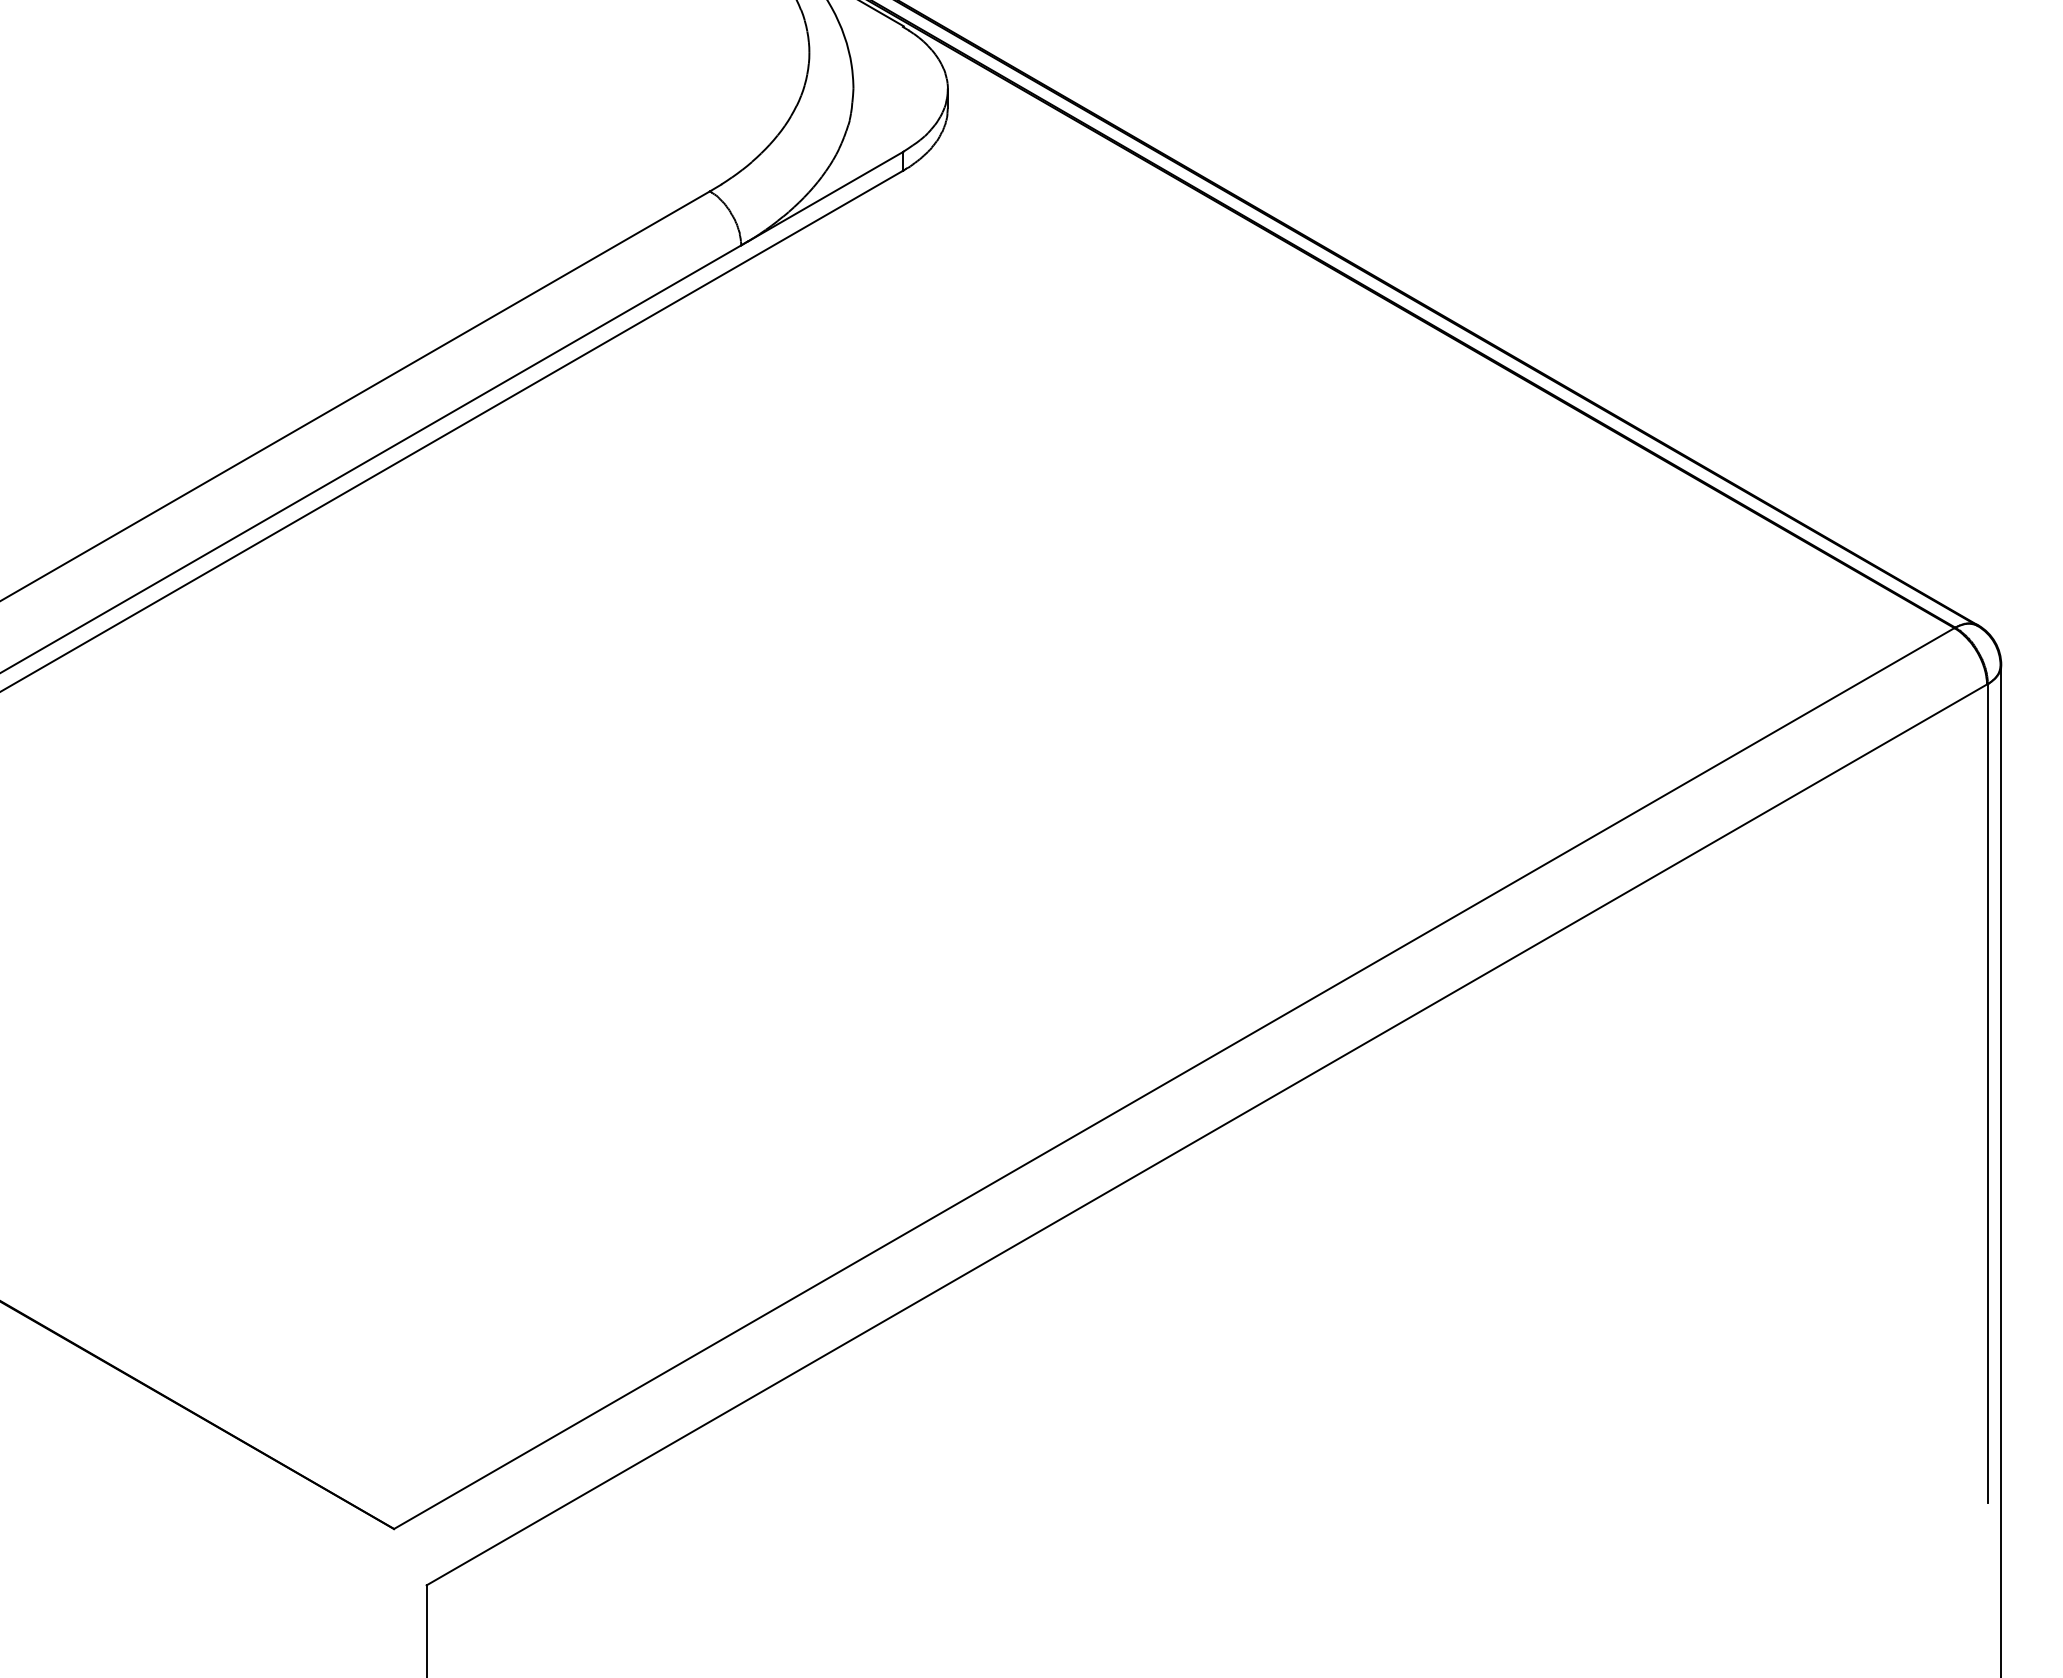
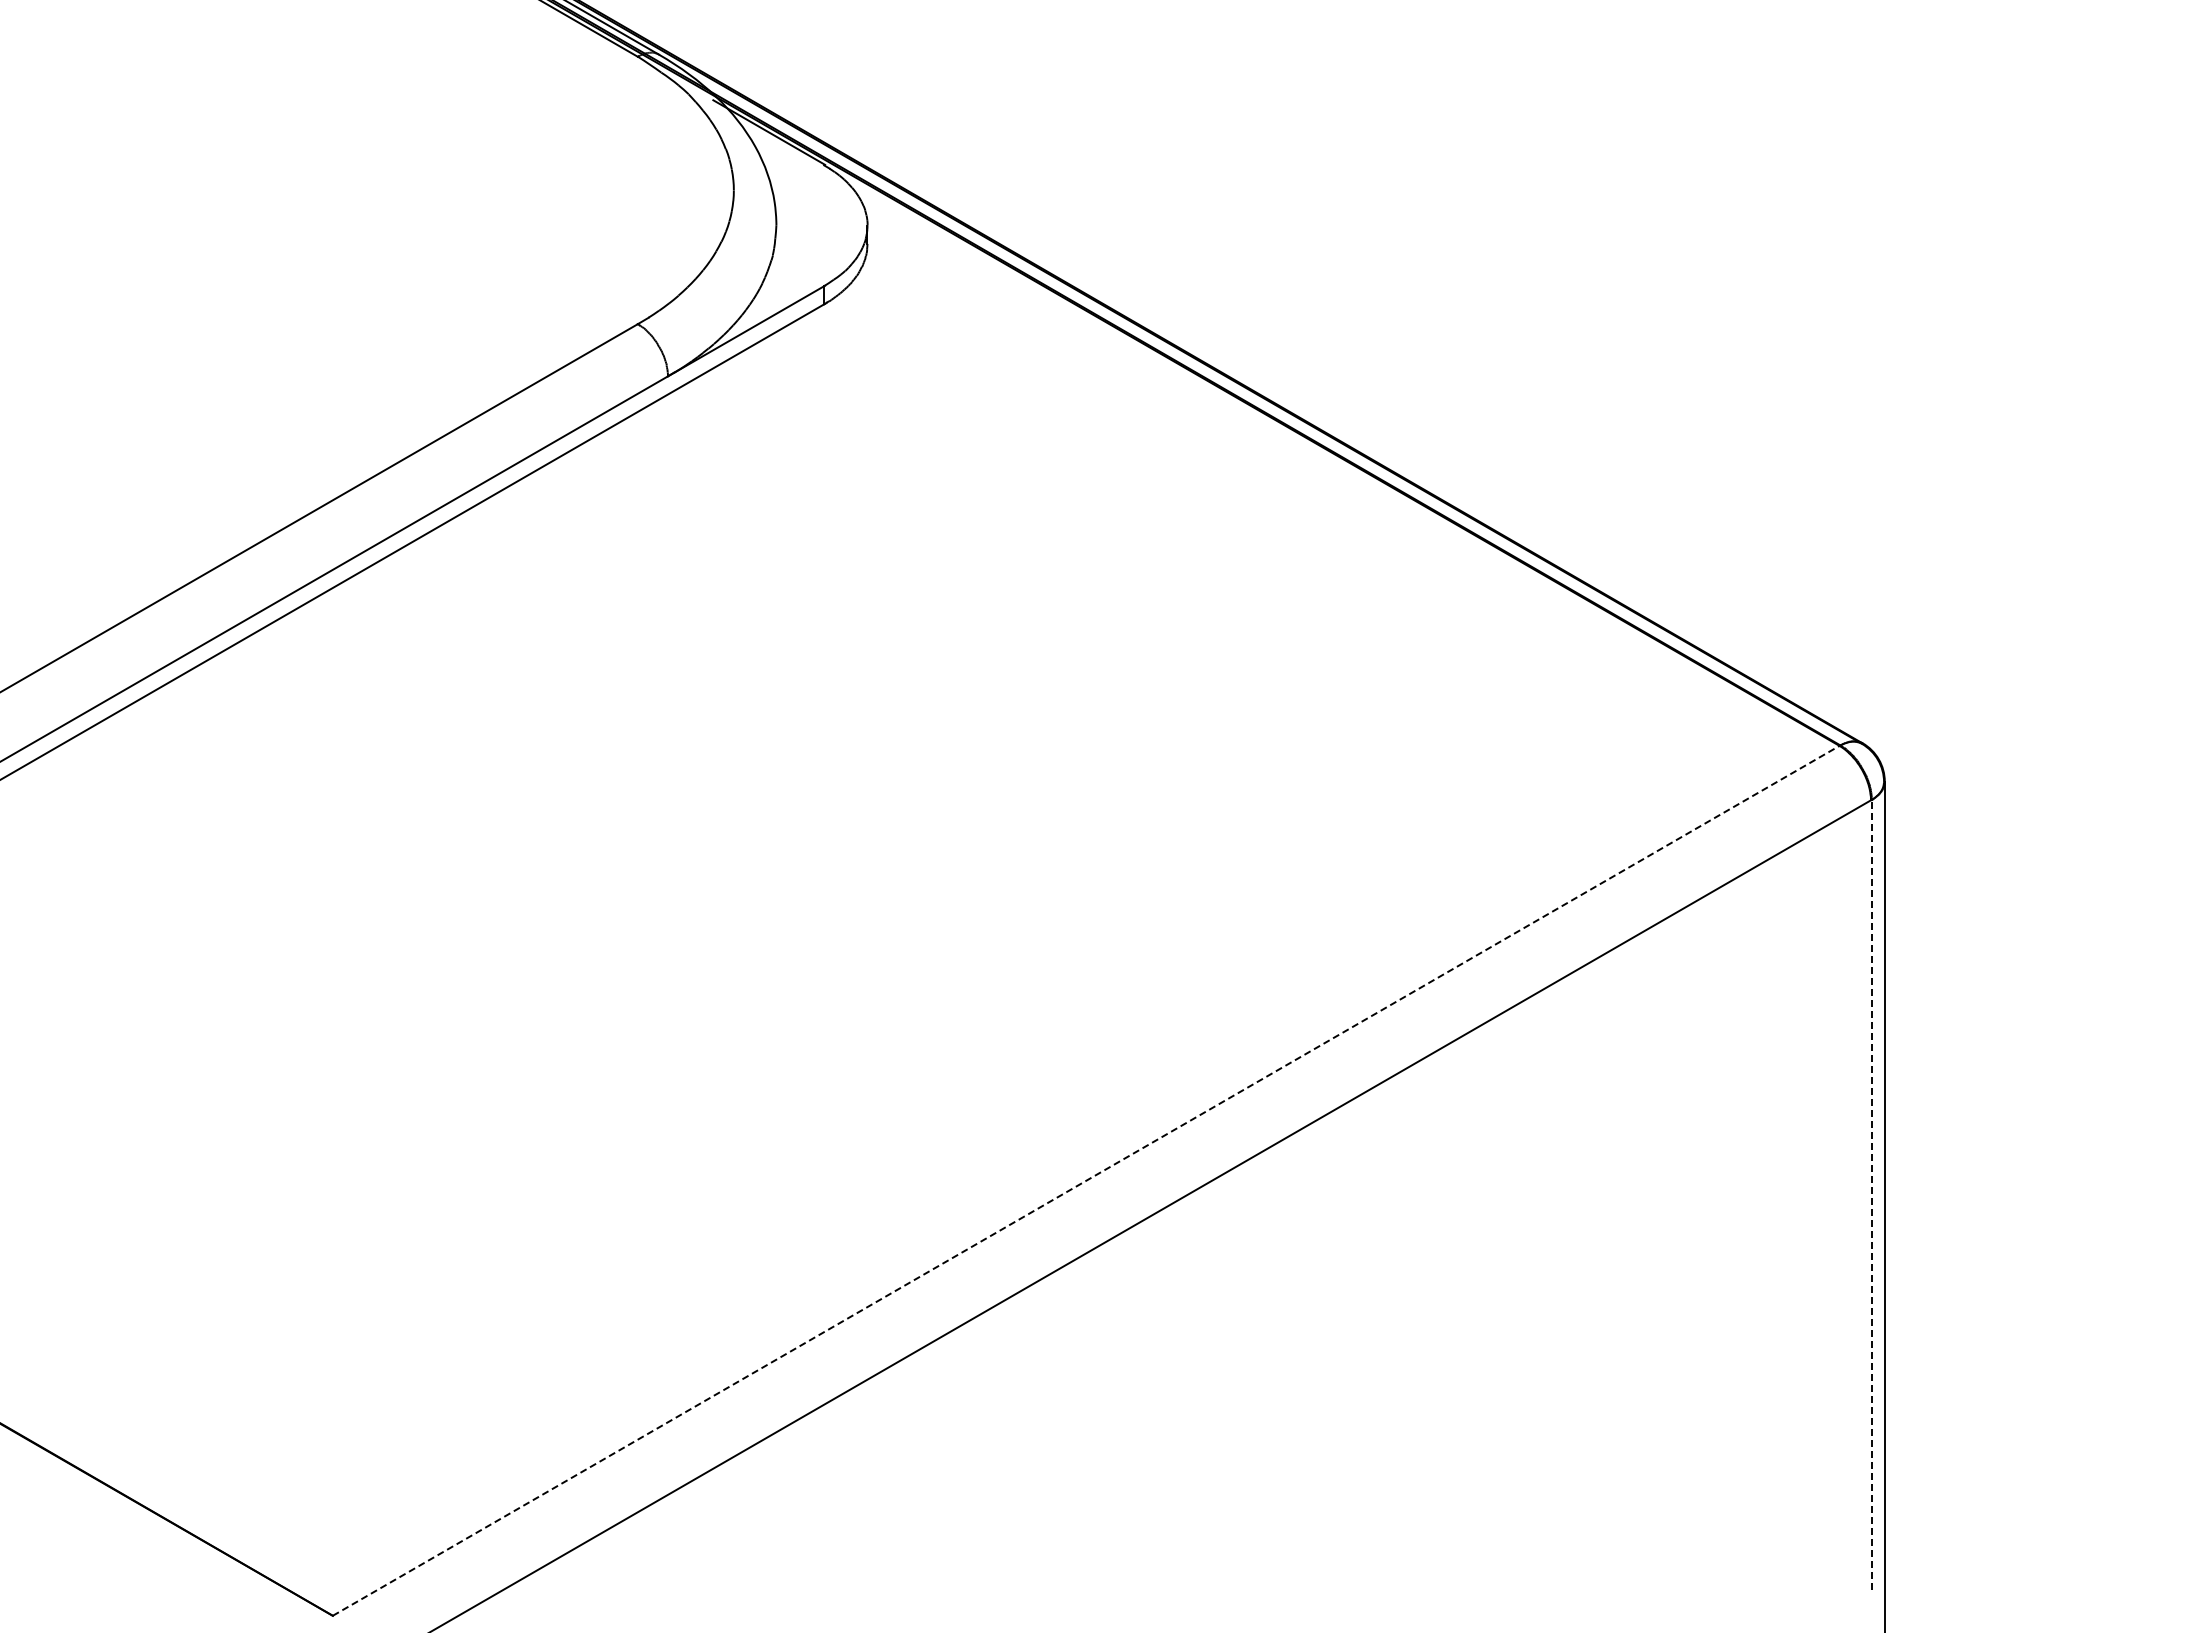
line: (1175, 1078) -> (1087, 1180), solid -> dashed
line: (1987, 1092) -> (1871, 1194), solid -> dashed

